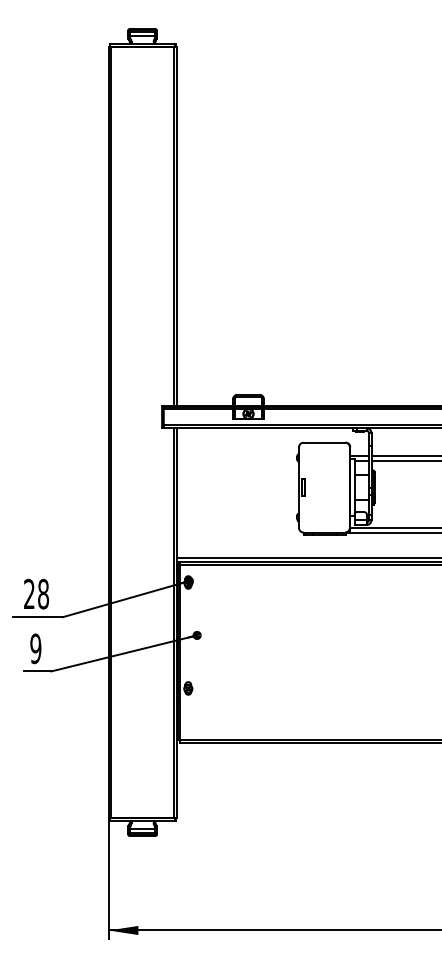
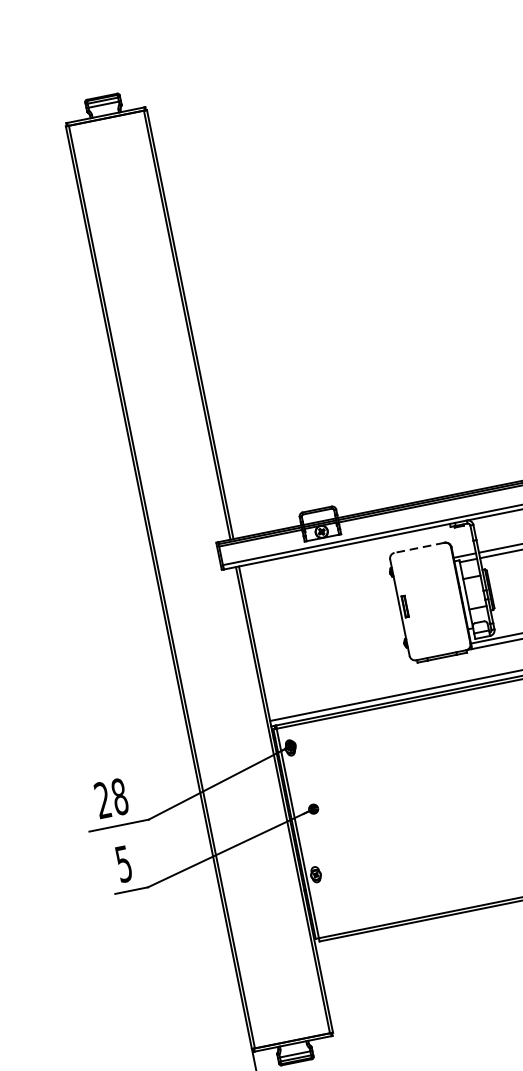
line: (324, 442) -> (419, 547), solid -> dashed
text: (35, 648) -> (123, 863), 9 -> 5

